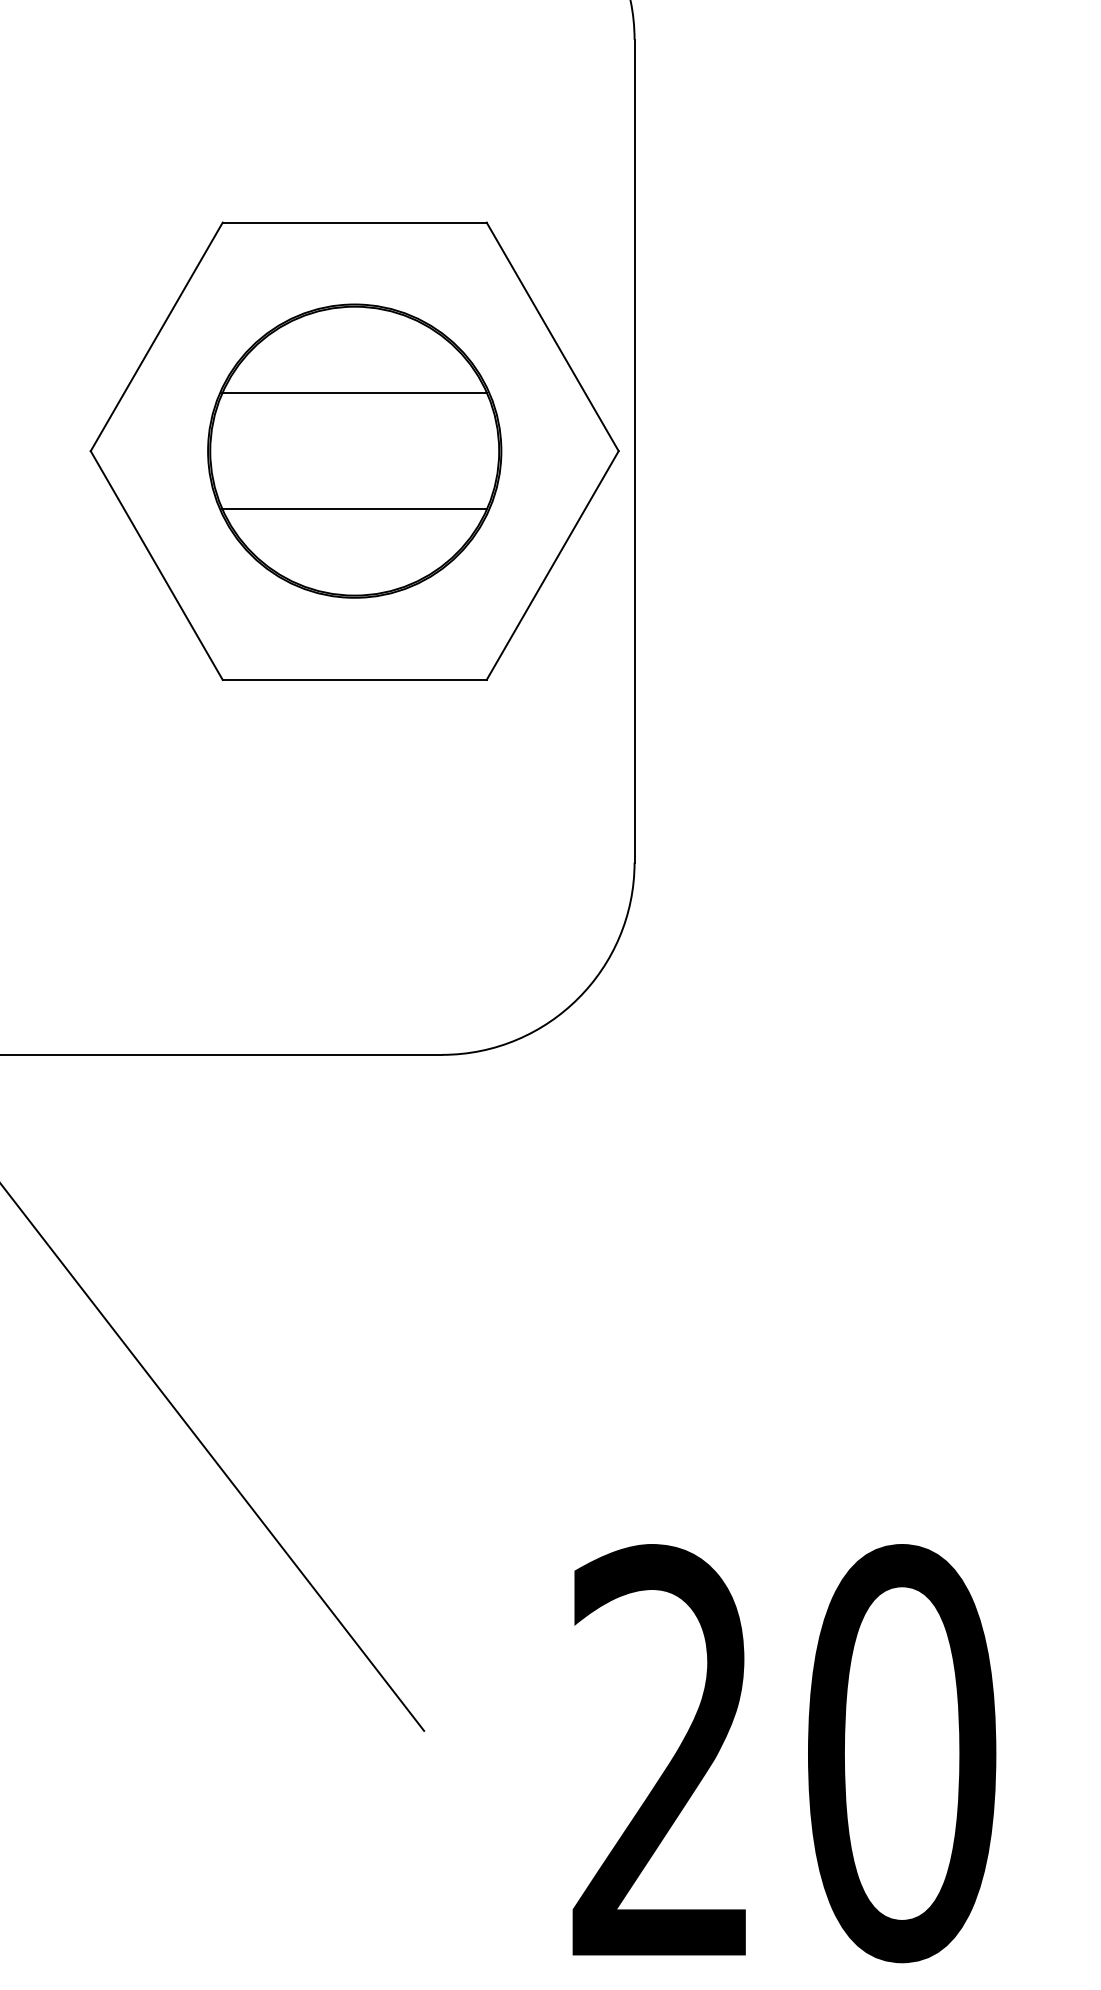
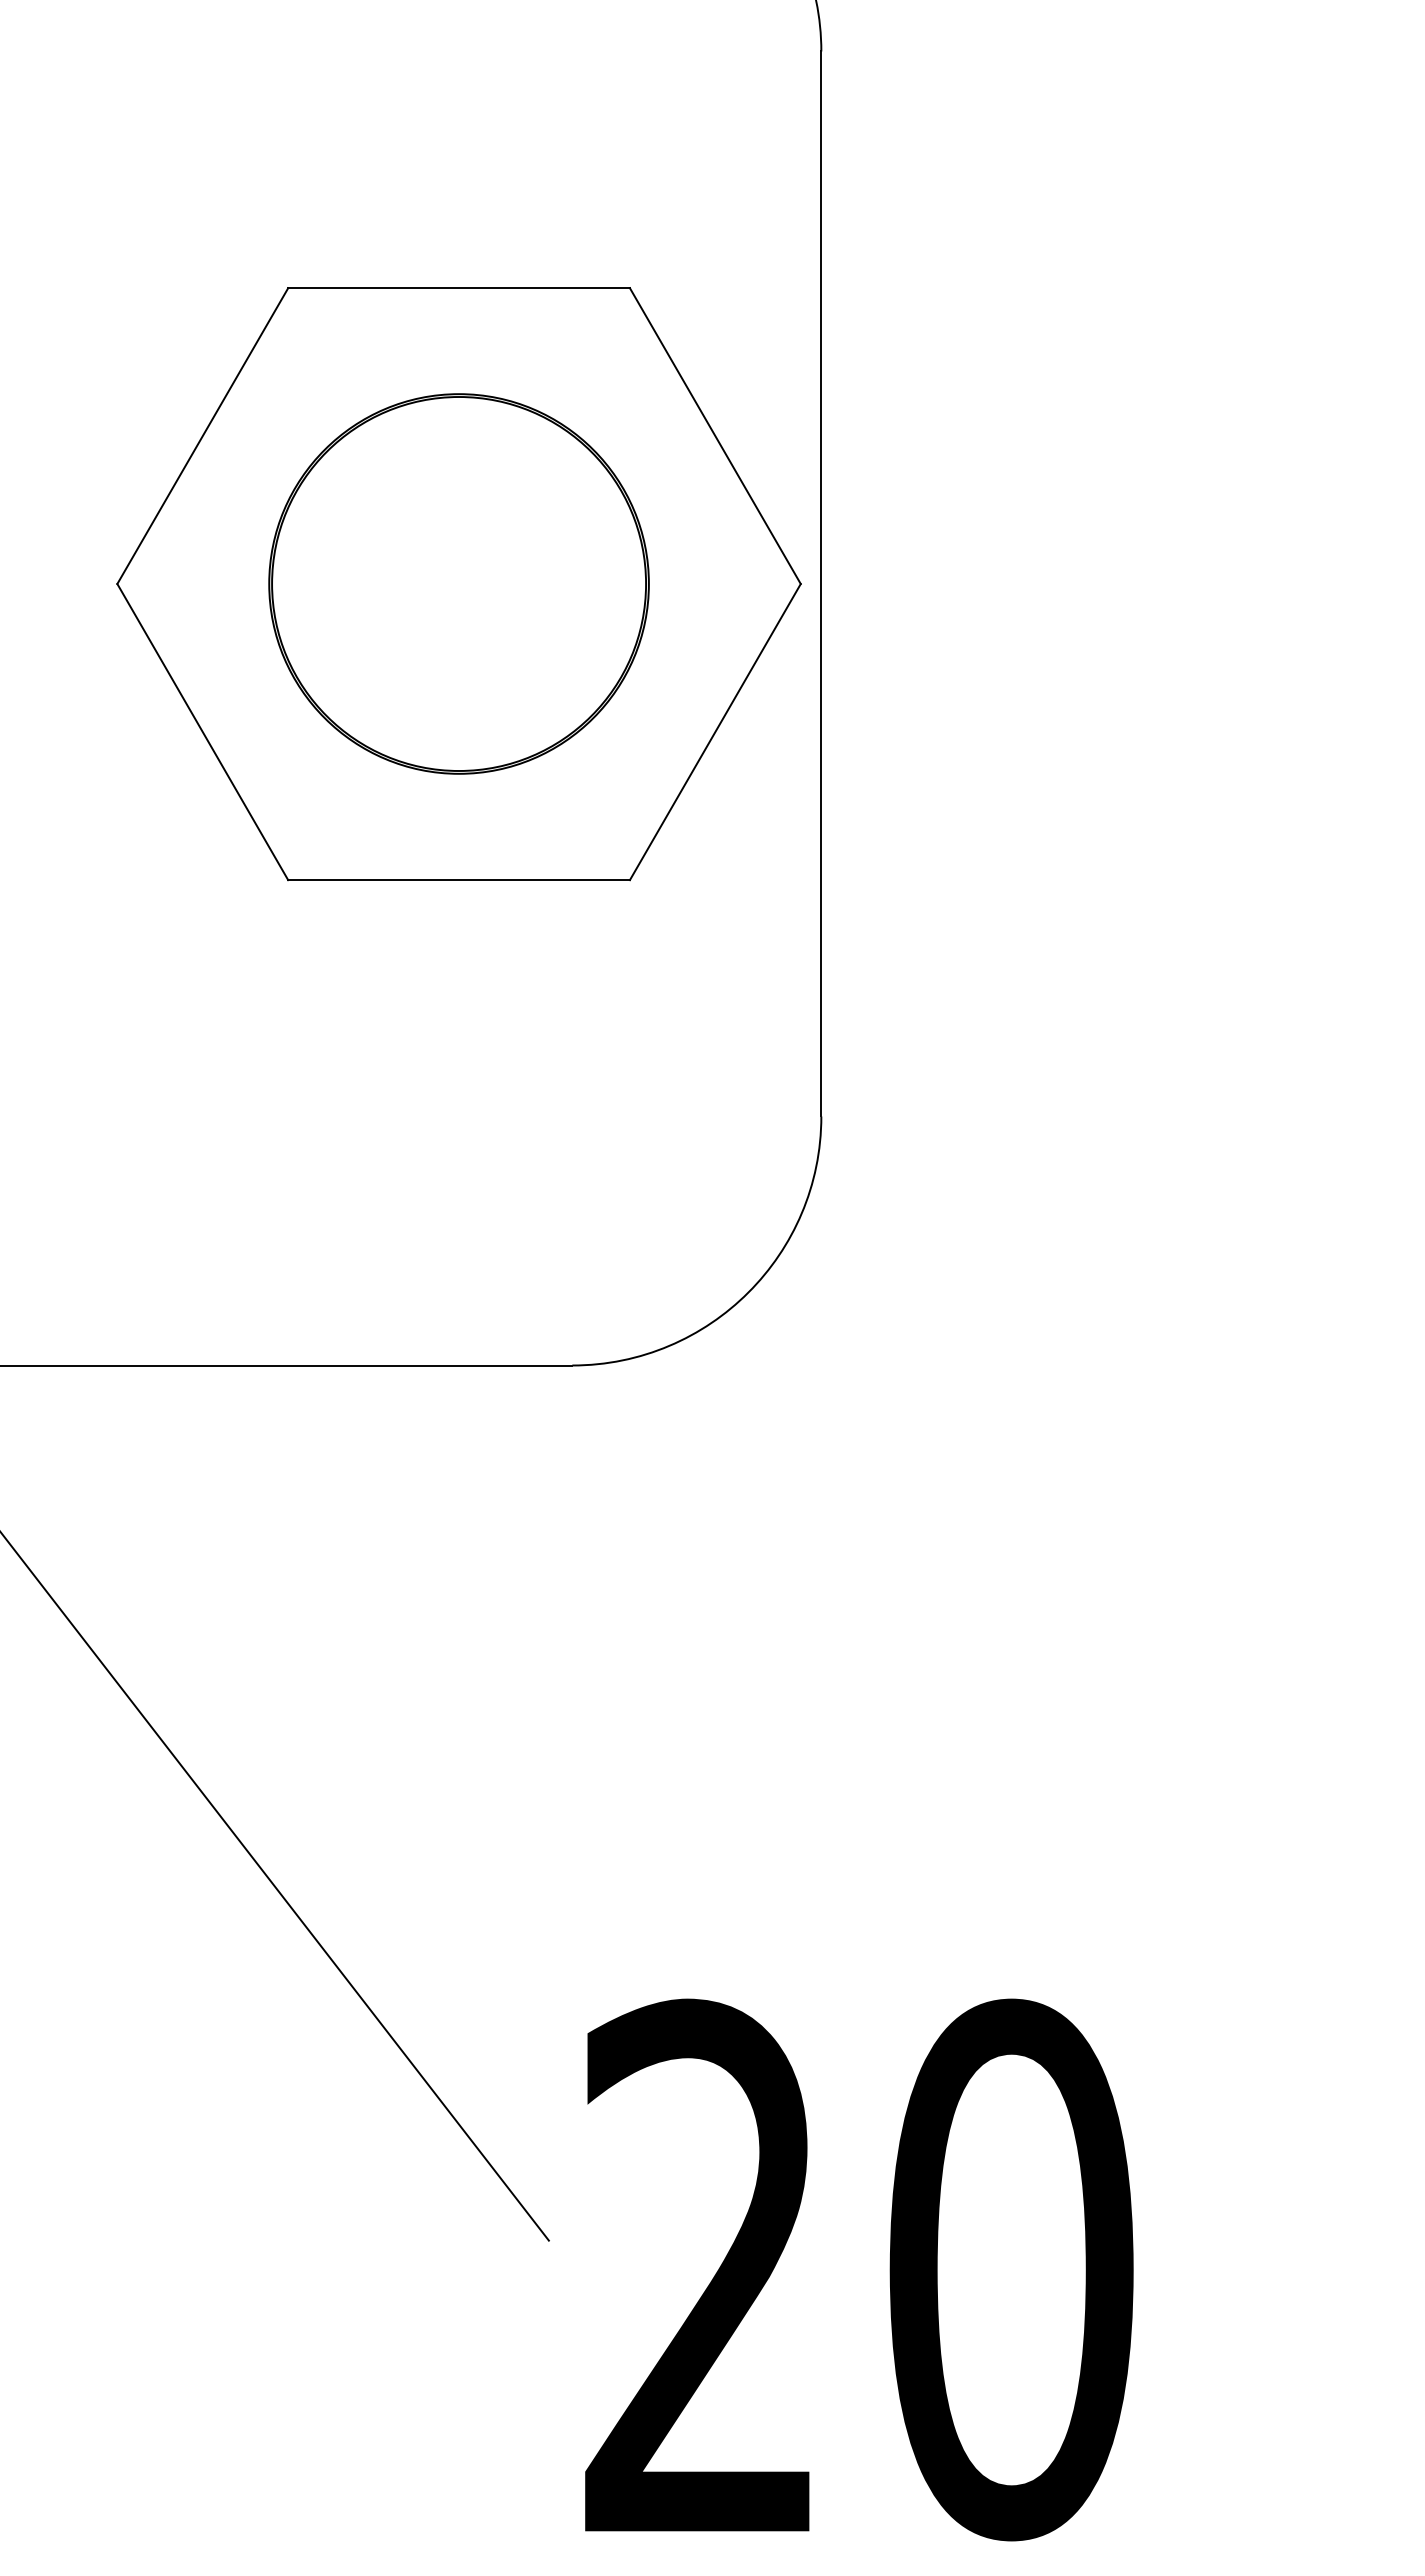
line: (354, 393) -> (458, 509), removed
line: (354, 508) -> (458, 658), removed
text: (784, 1753) -> (859, 2269), moved

